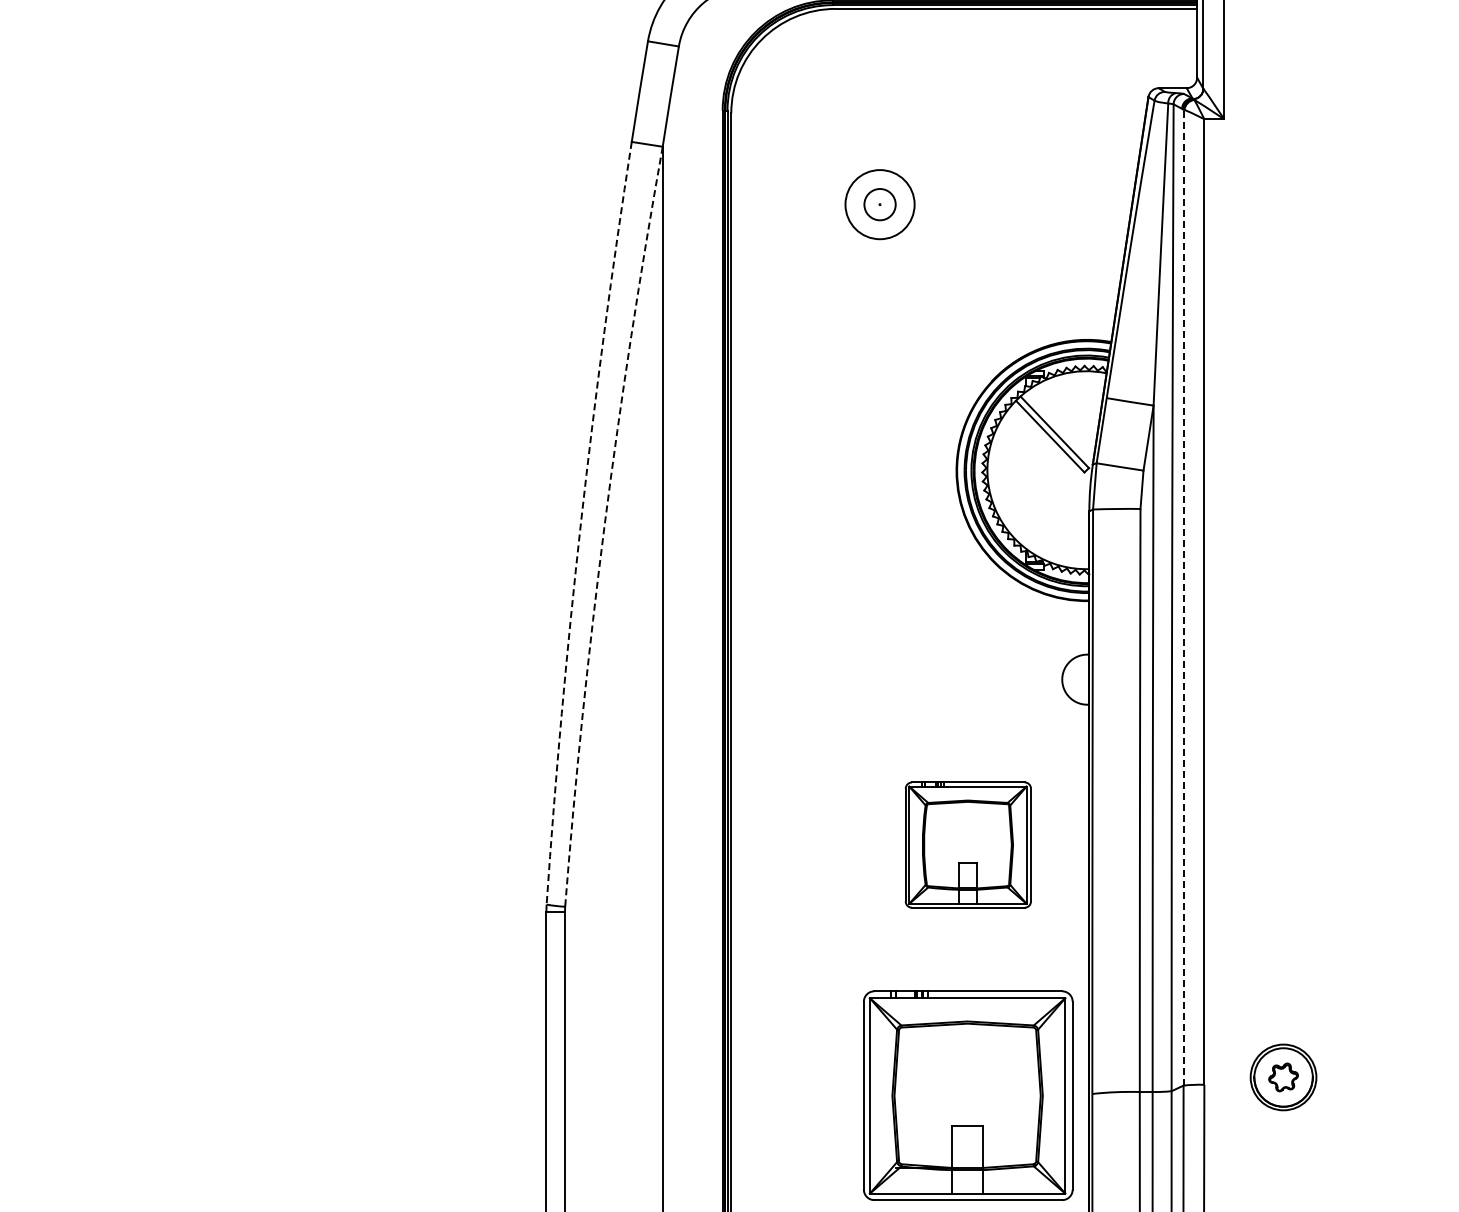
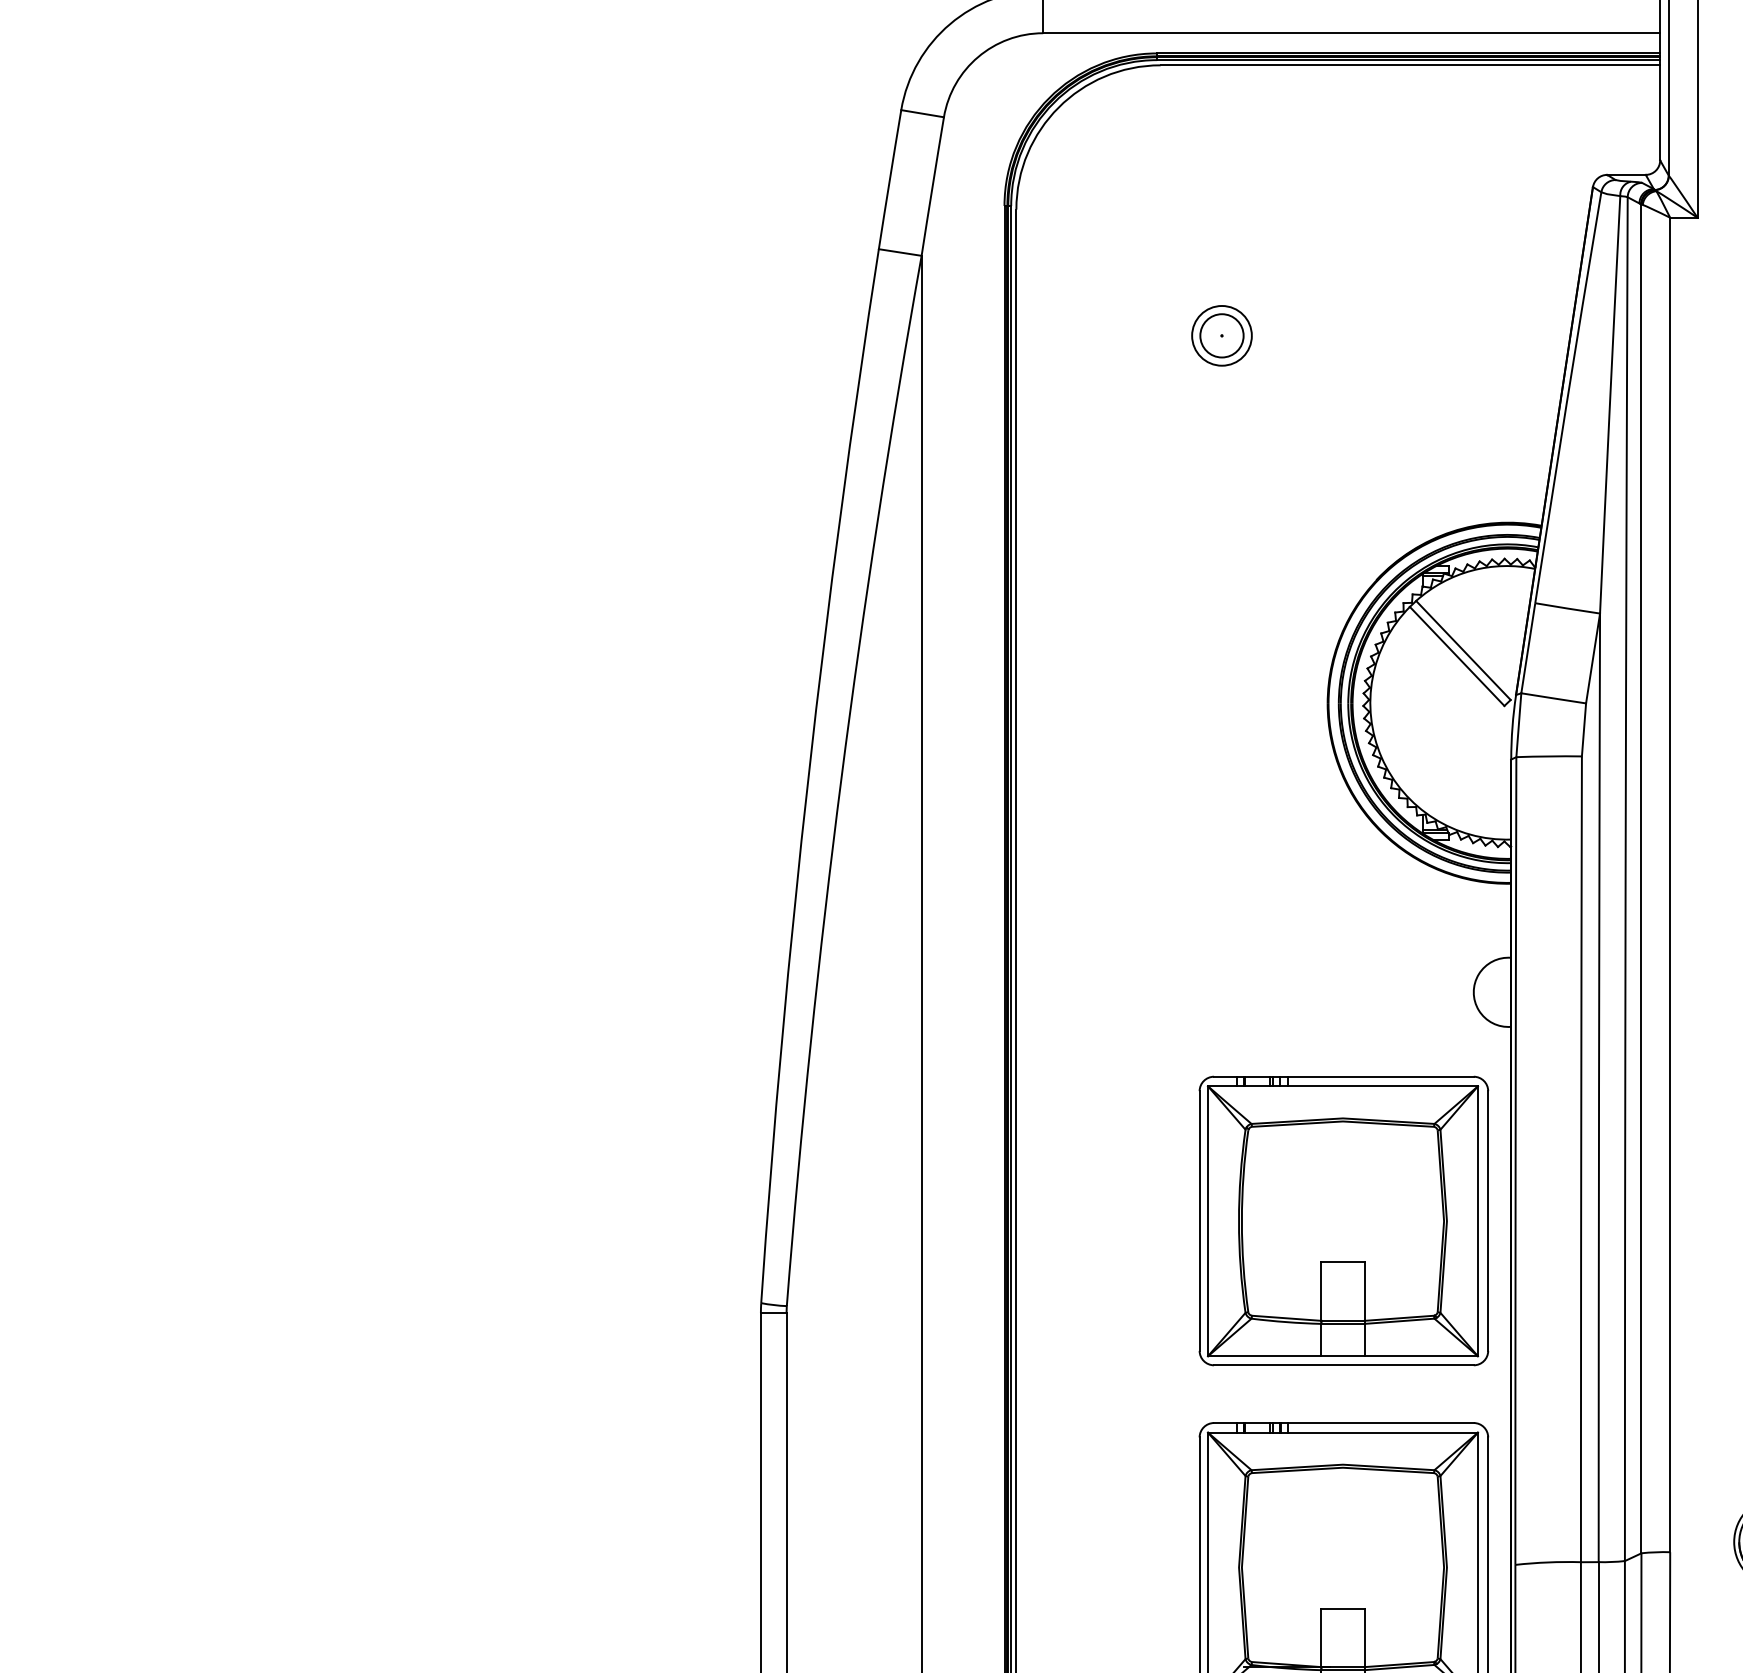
circle: (879, 204) -> (1221, 335), size x0.62
arc: (581, 522) -> (809, 775), dashed -> solid
arc: (604, 525) -> (841, 779), dashed -> solid
line: (1183, 597) -> (1641, 878), dashed -> solid
part: (968, 844) -> (1344, 1220), size x1.67

